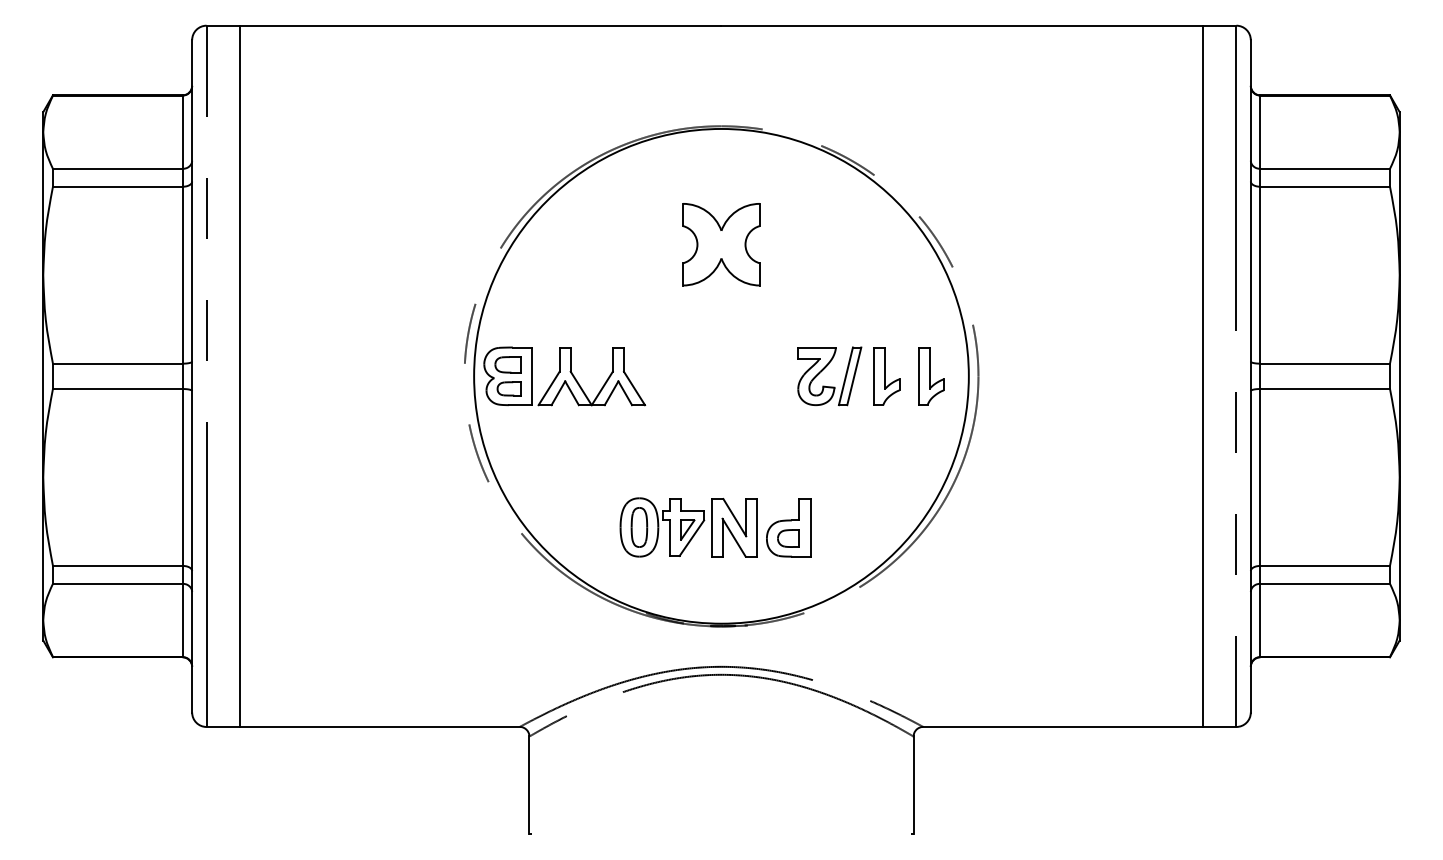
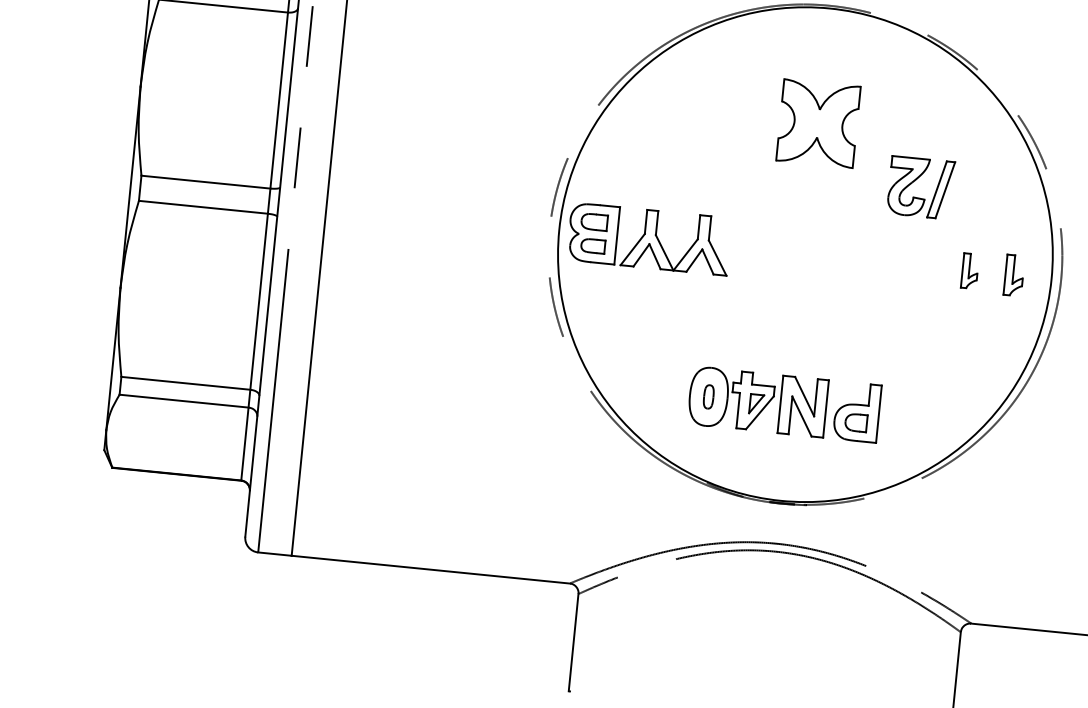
part: (823, 370) -> (915, 181), moved
part: (886, 376) -> (969, 271), size x0.6
part: (931, 376) -> (1014, 275), size x0.7
part: (639, 527) -> (708, 396), size x0.6

